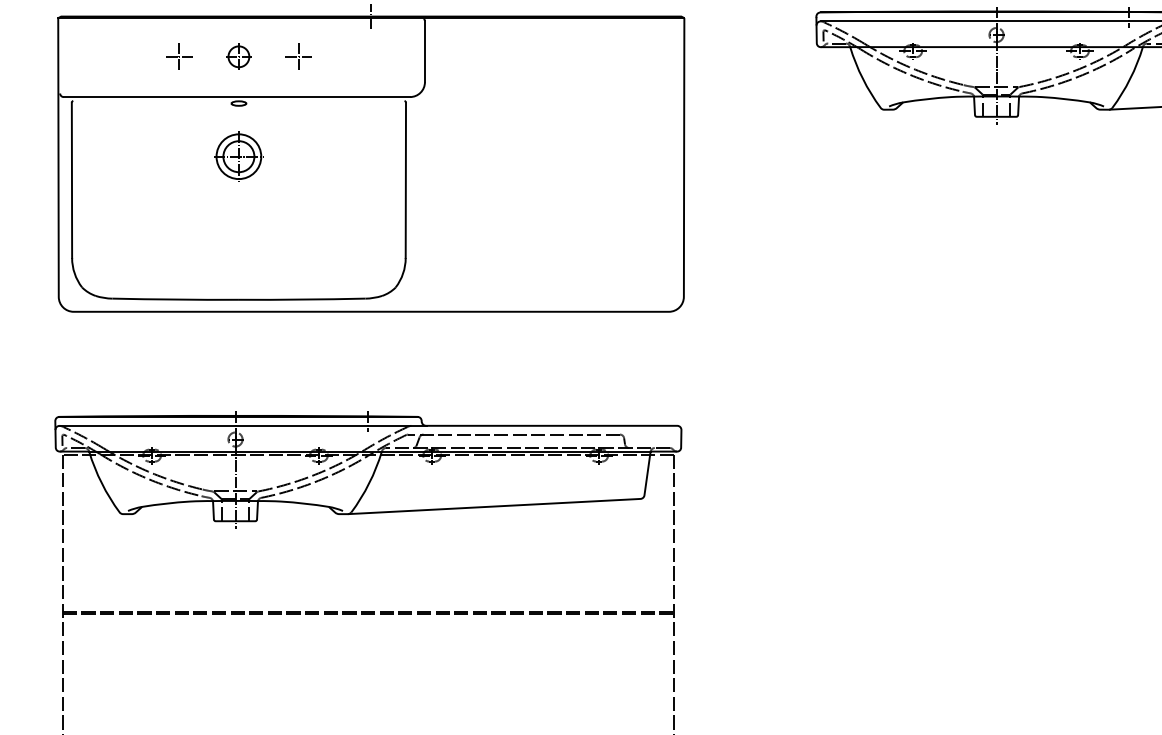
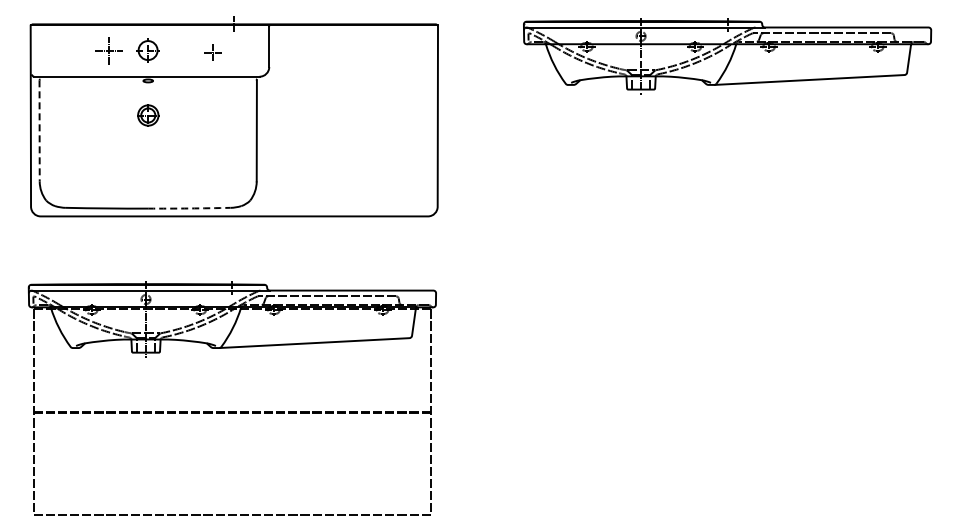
part: (179, 56) -> (109, 50), size x1.6
part: (239, 56) -> (148, 50), size x1.4
part: (297, 56) -> (212, 52), moved
part: (239, 156) -> (148, 115), size x0.7
line: (71, 179) -> (39, 130), solid -> dashed
arc: (302, 299) -> (189, 208), solid -> dashed

